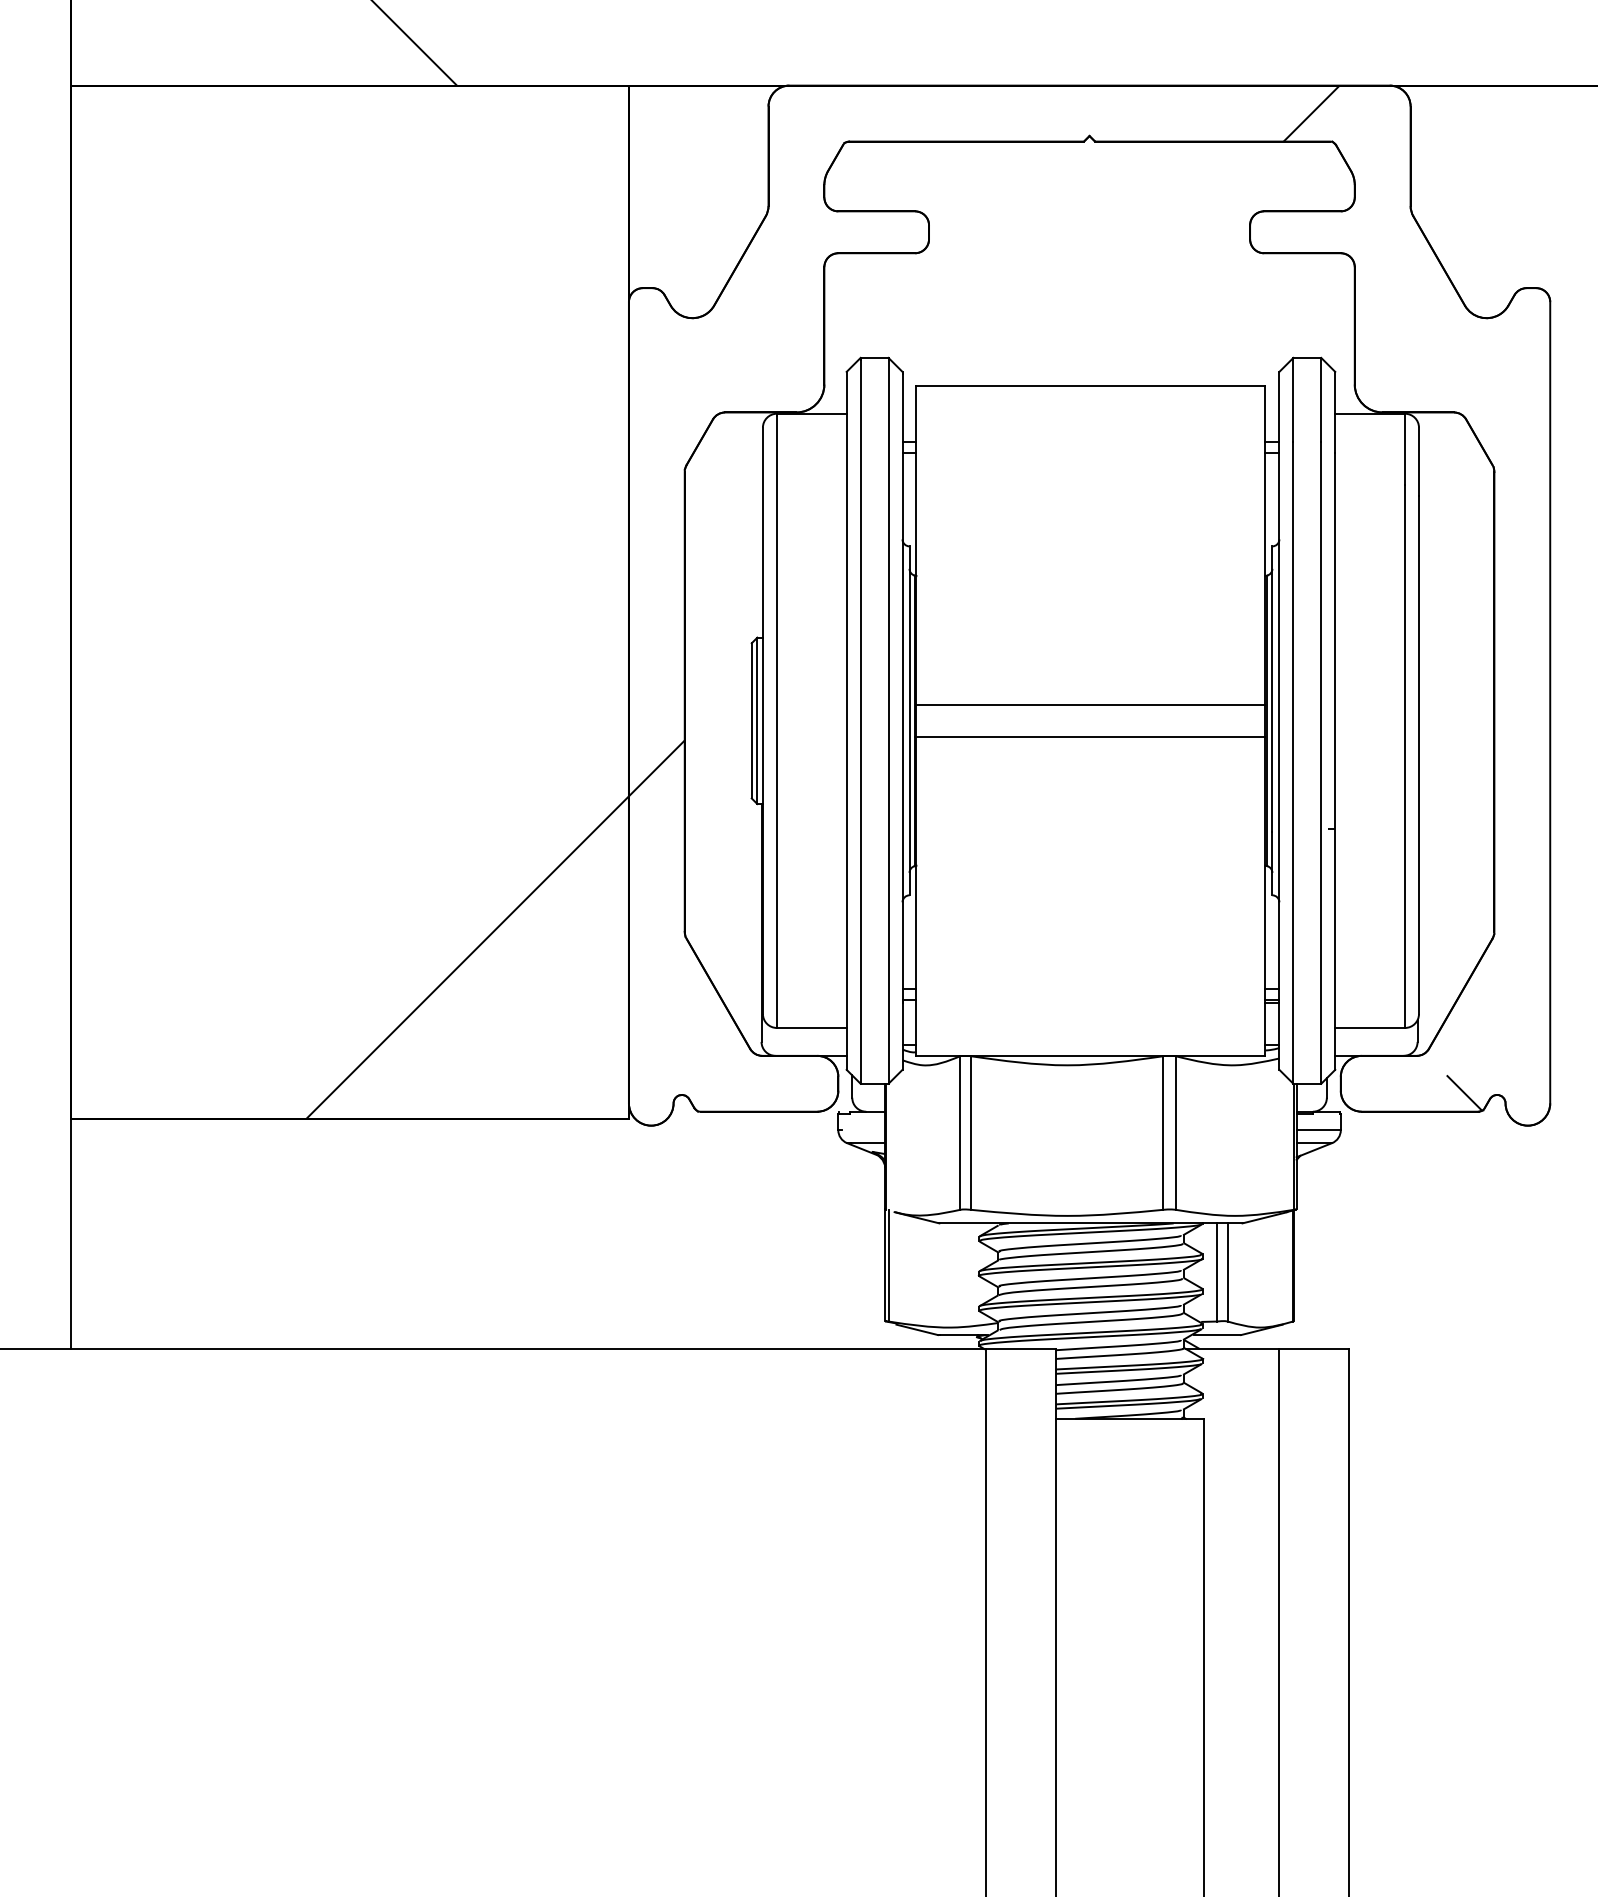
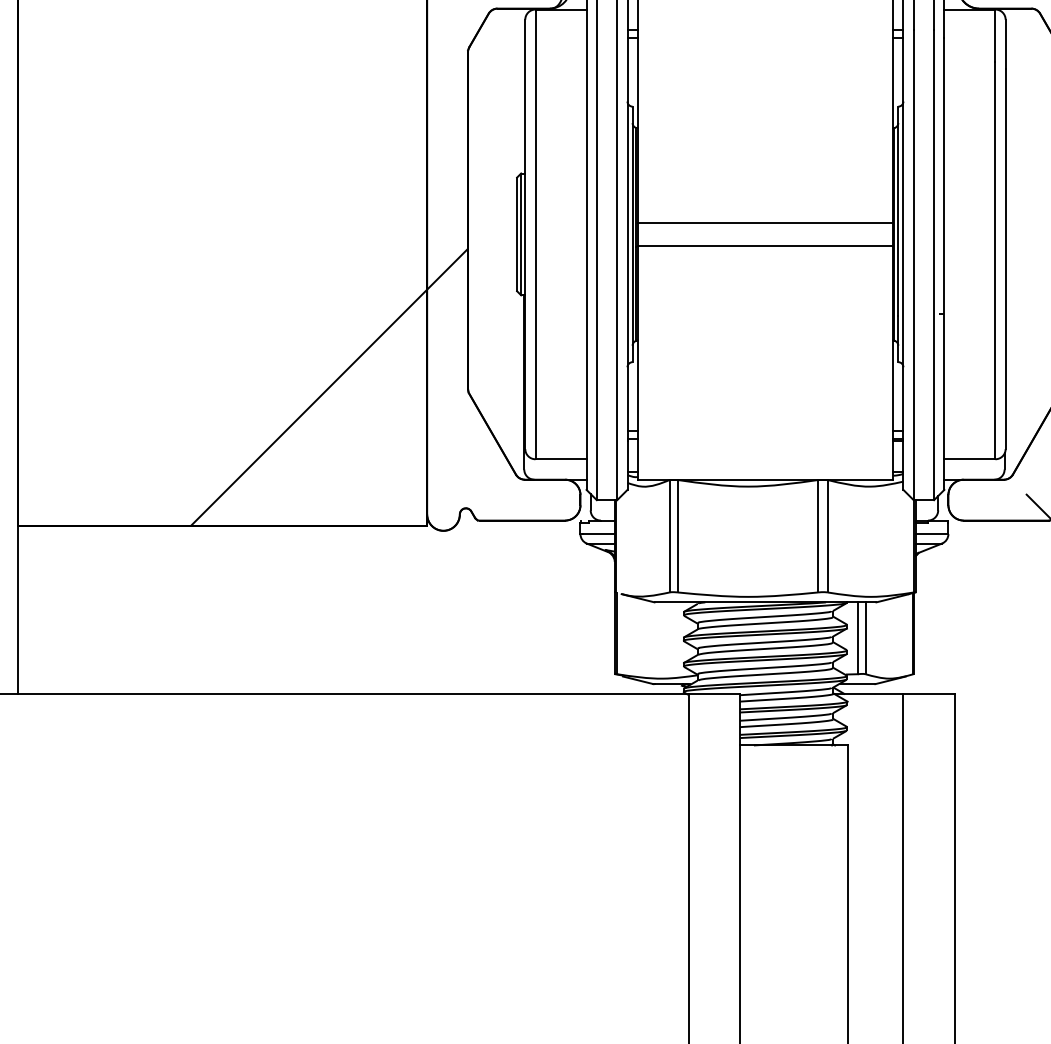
line: (863, 1130) -> (598, 534), added

